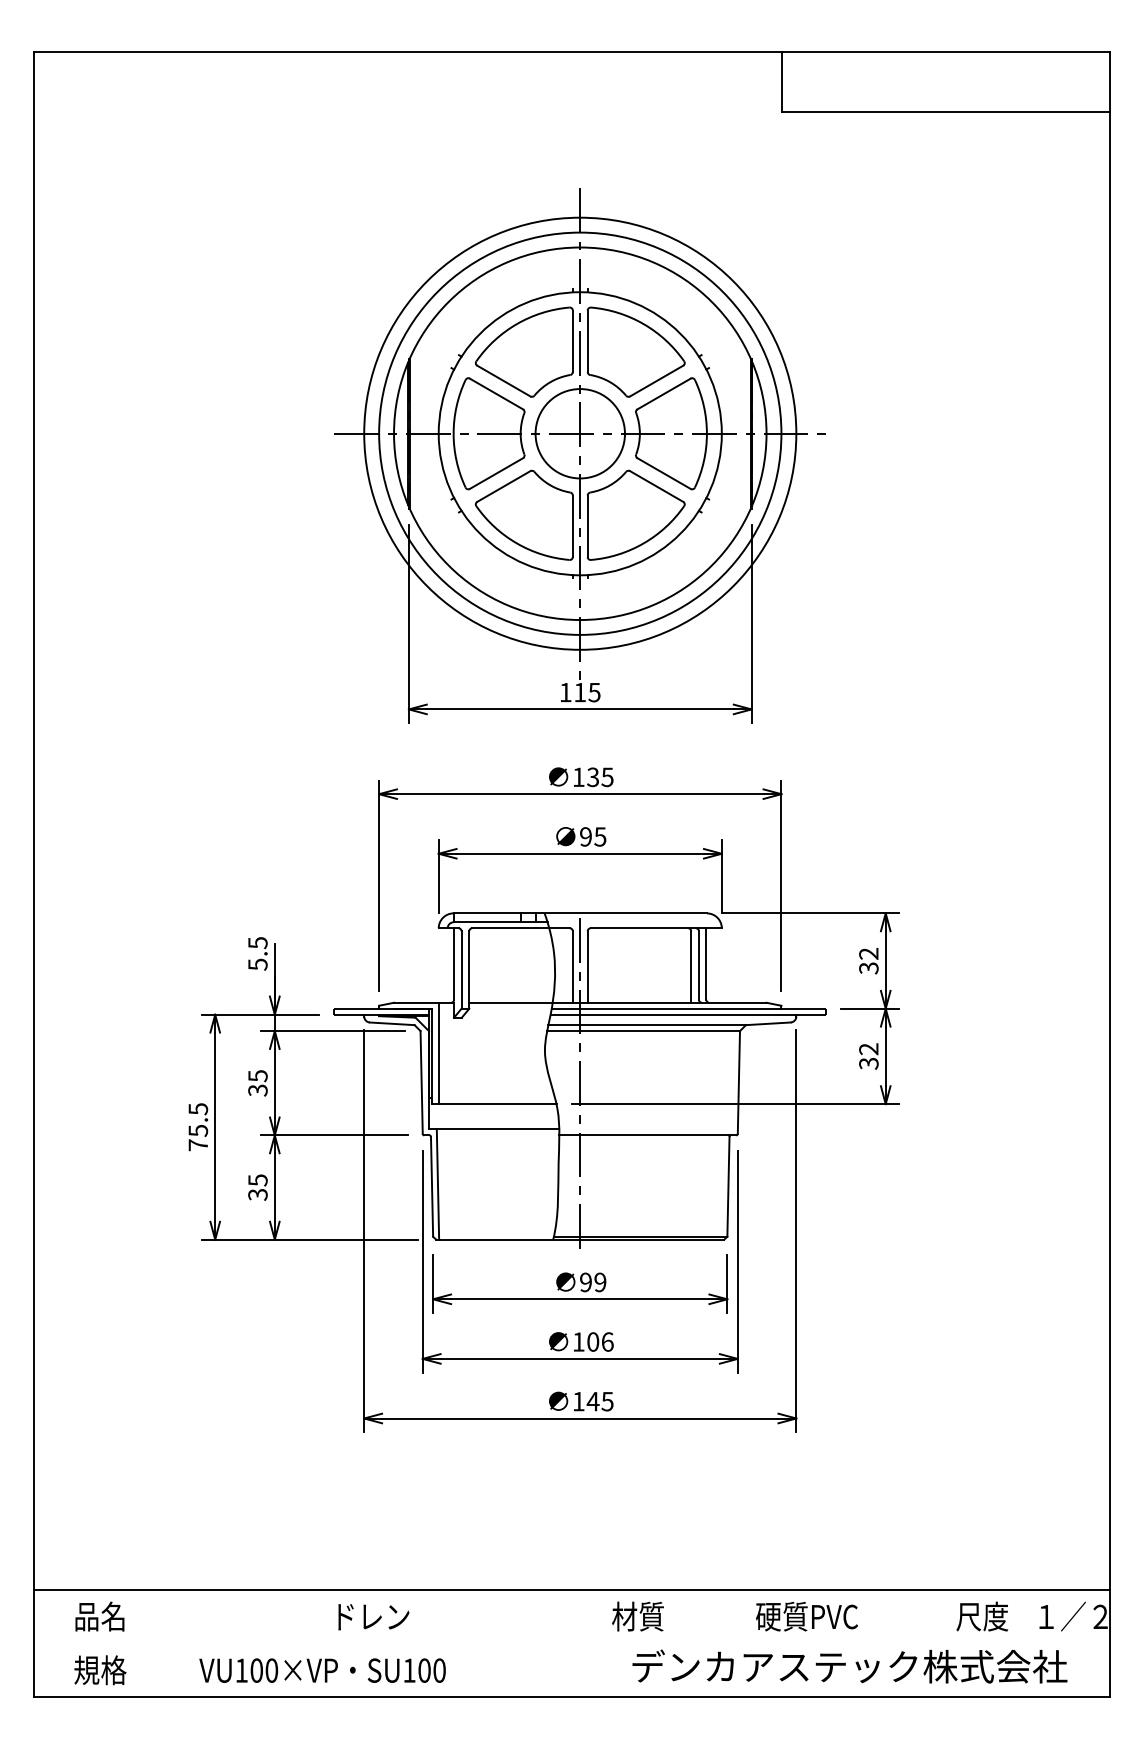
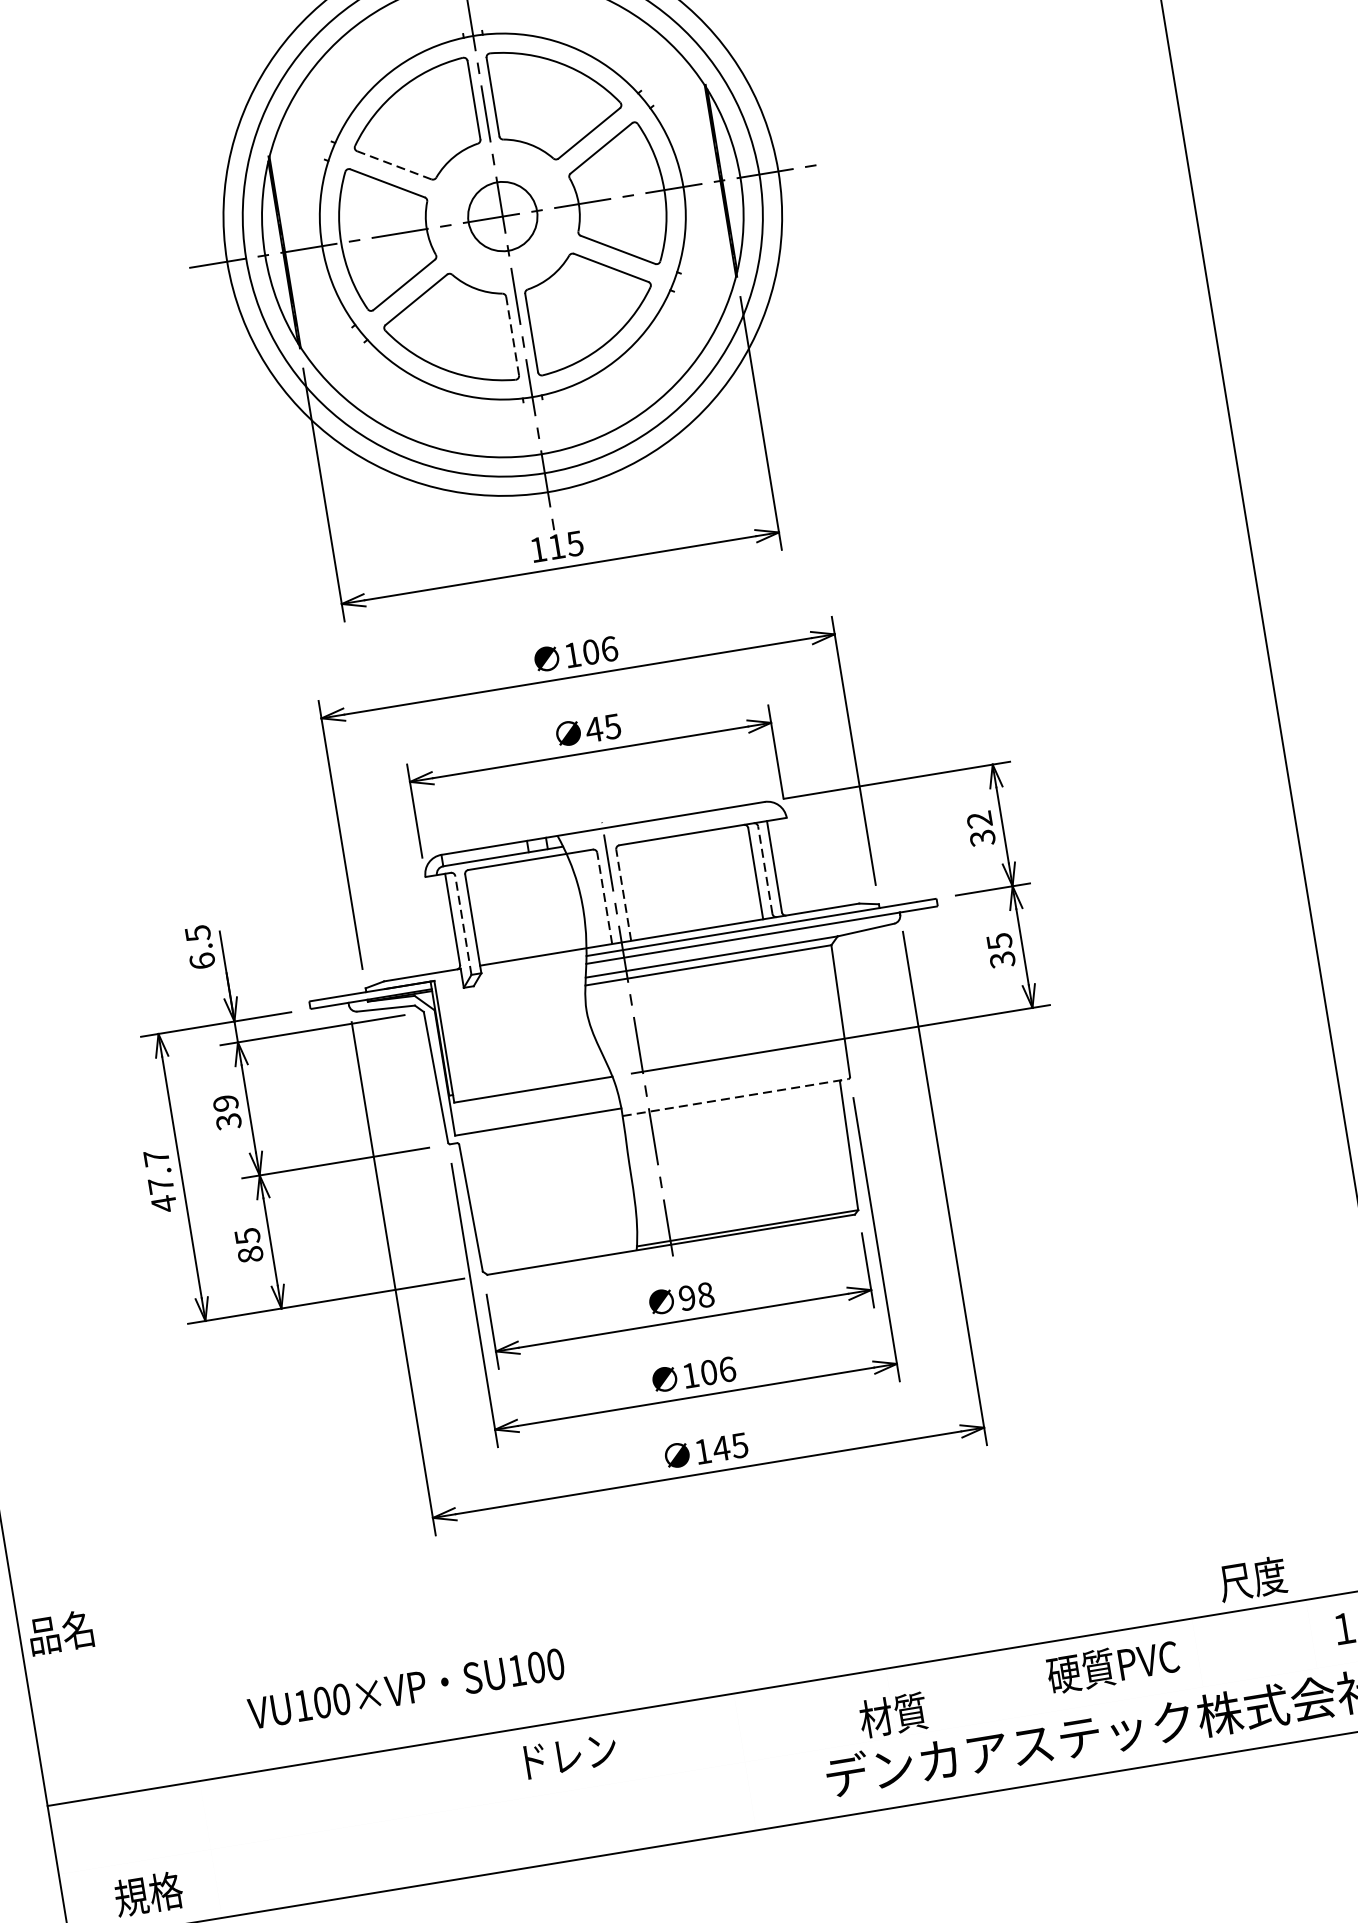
line: (503, 381) -> (393, 165), solid -> dashed
circle: (579, 433) -> (501, 216), size x0.6
line: (572, 526) -> (512, 336), solid -> dashed
text: (600, 777) -> (600, 650), 135 -> 106
text: (585, 836) -> (593, 729), 95 -> 45
text: (257, 964) -> (201, 961), 5.5 -> 6.5
line: (698, 965) -> (764, 870), solid -> dashed
line: (572, 967) -> (604, 899), solid -> dashed
line: (587, 967) -> (623, 895), solid -> dashed
line: (461, 970) -> (463, 926), solid -> dashed
text: (868, 1049) -> (999, 941), 32 -> 35
line: (438, 1053) -> (451, 1036), removed
text: (257, 1076) -> (225, 1103), 35 -> 39
text: (198, 1127) -> (160, 1181), 75.5 -> 47.7
line: (648, 1135) -> (736, 1097), solid -> dashed
line: (437, 1184) -> (477, 1204), removed
text: (257, 1194) -> (249, 1254), 35 -> 85
text: (600, 1282) -> (705, 1295), 99 -> 98
text: (99, 1616) -> (60, 1632), moved
text: (637, 1616) -> (892, 1715), moved
text: (806, 1616) -> (1112, 1666), moved
text: (982, 1616) -> (1252, 1578), moved
text: (373, 1617) -> (570, 1756), moved
text: (322, 1670) -> (406, 1688), moved

